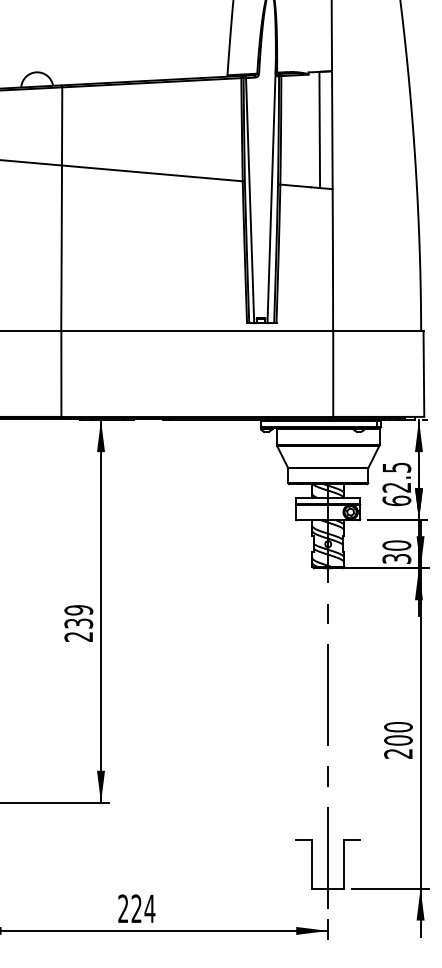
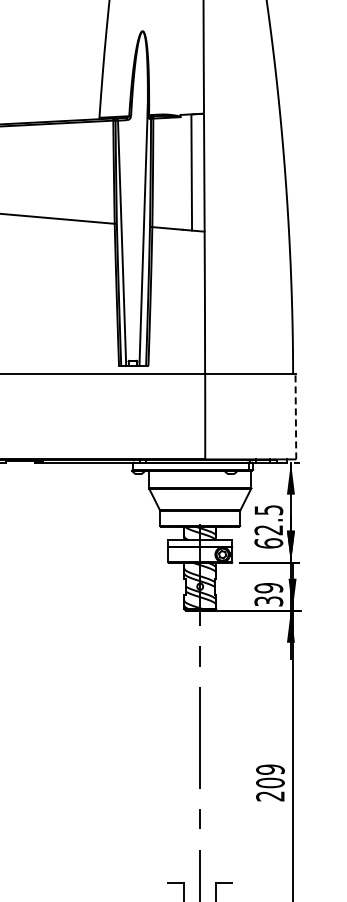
line: (423, 374) -> (295, 417), solid -> dashed
text: (396, 545) -> (268, 588), 30 -> 39
text: (398, 727) -> (270, 770), 200 -> 209

